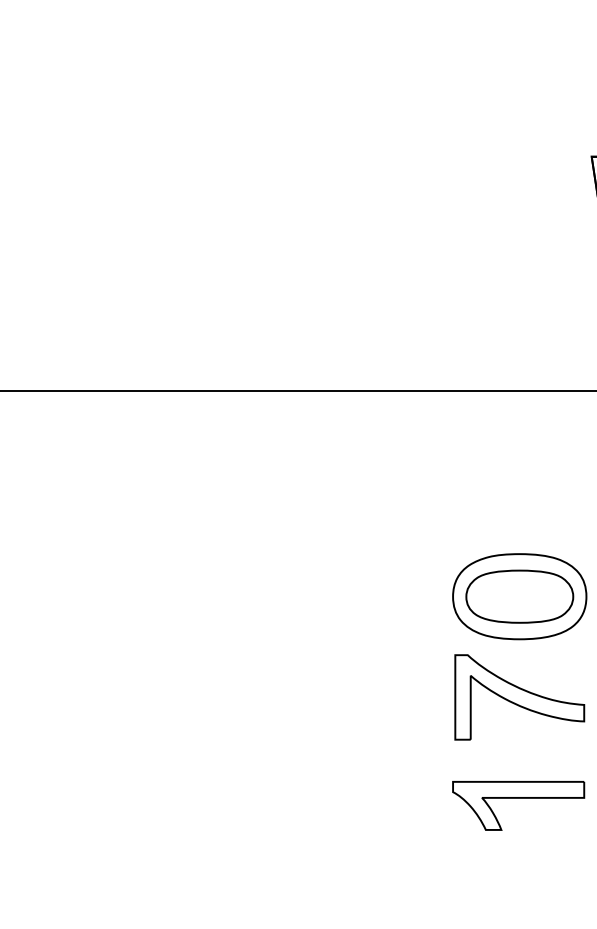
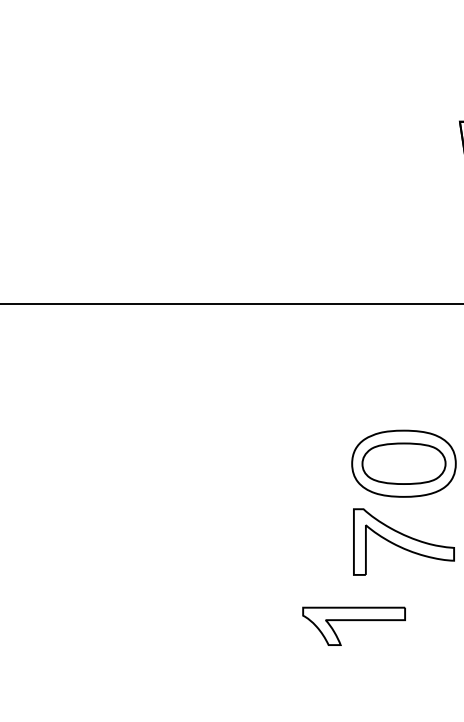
part: (517, 804) -> (353, 625), moved

